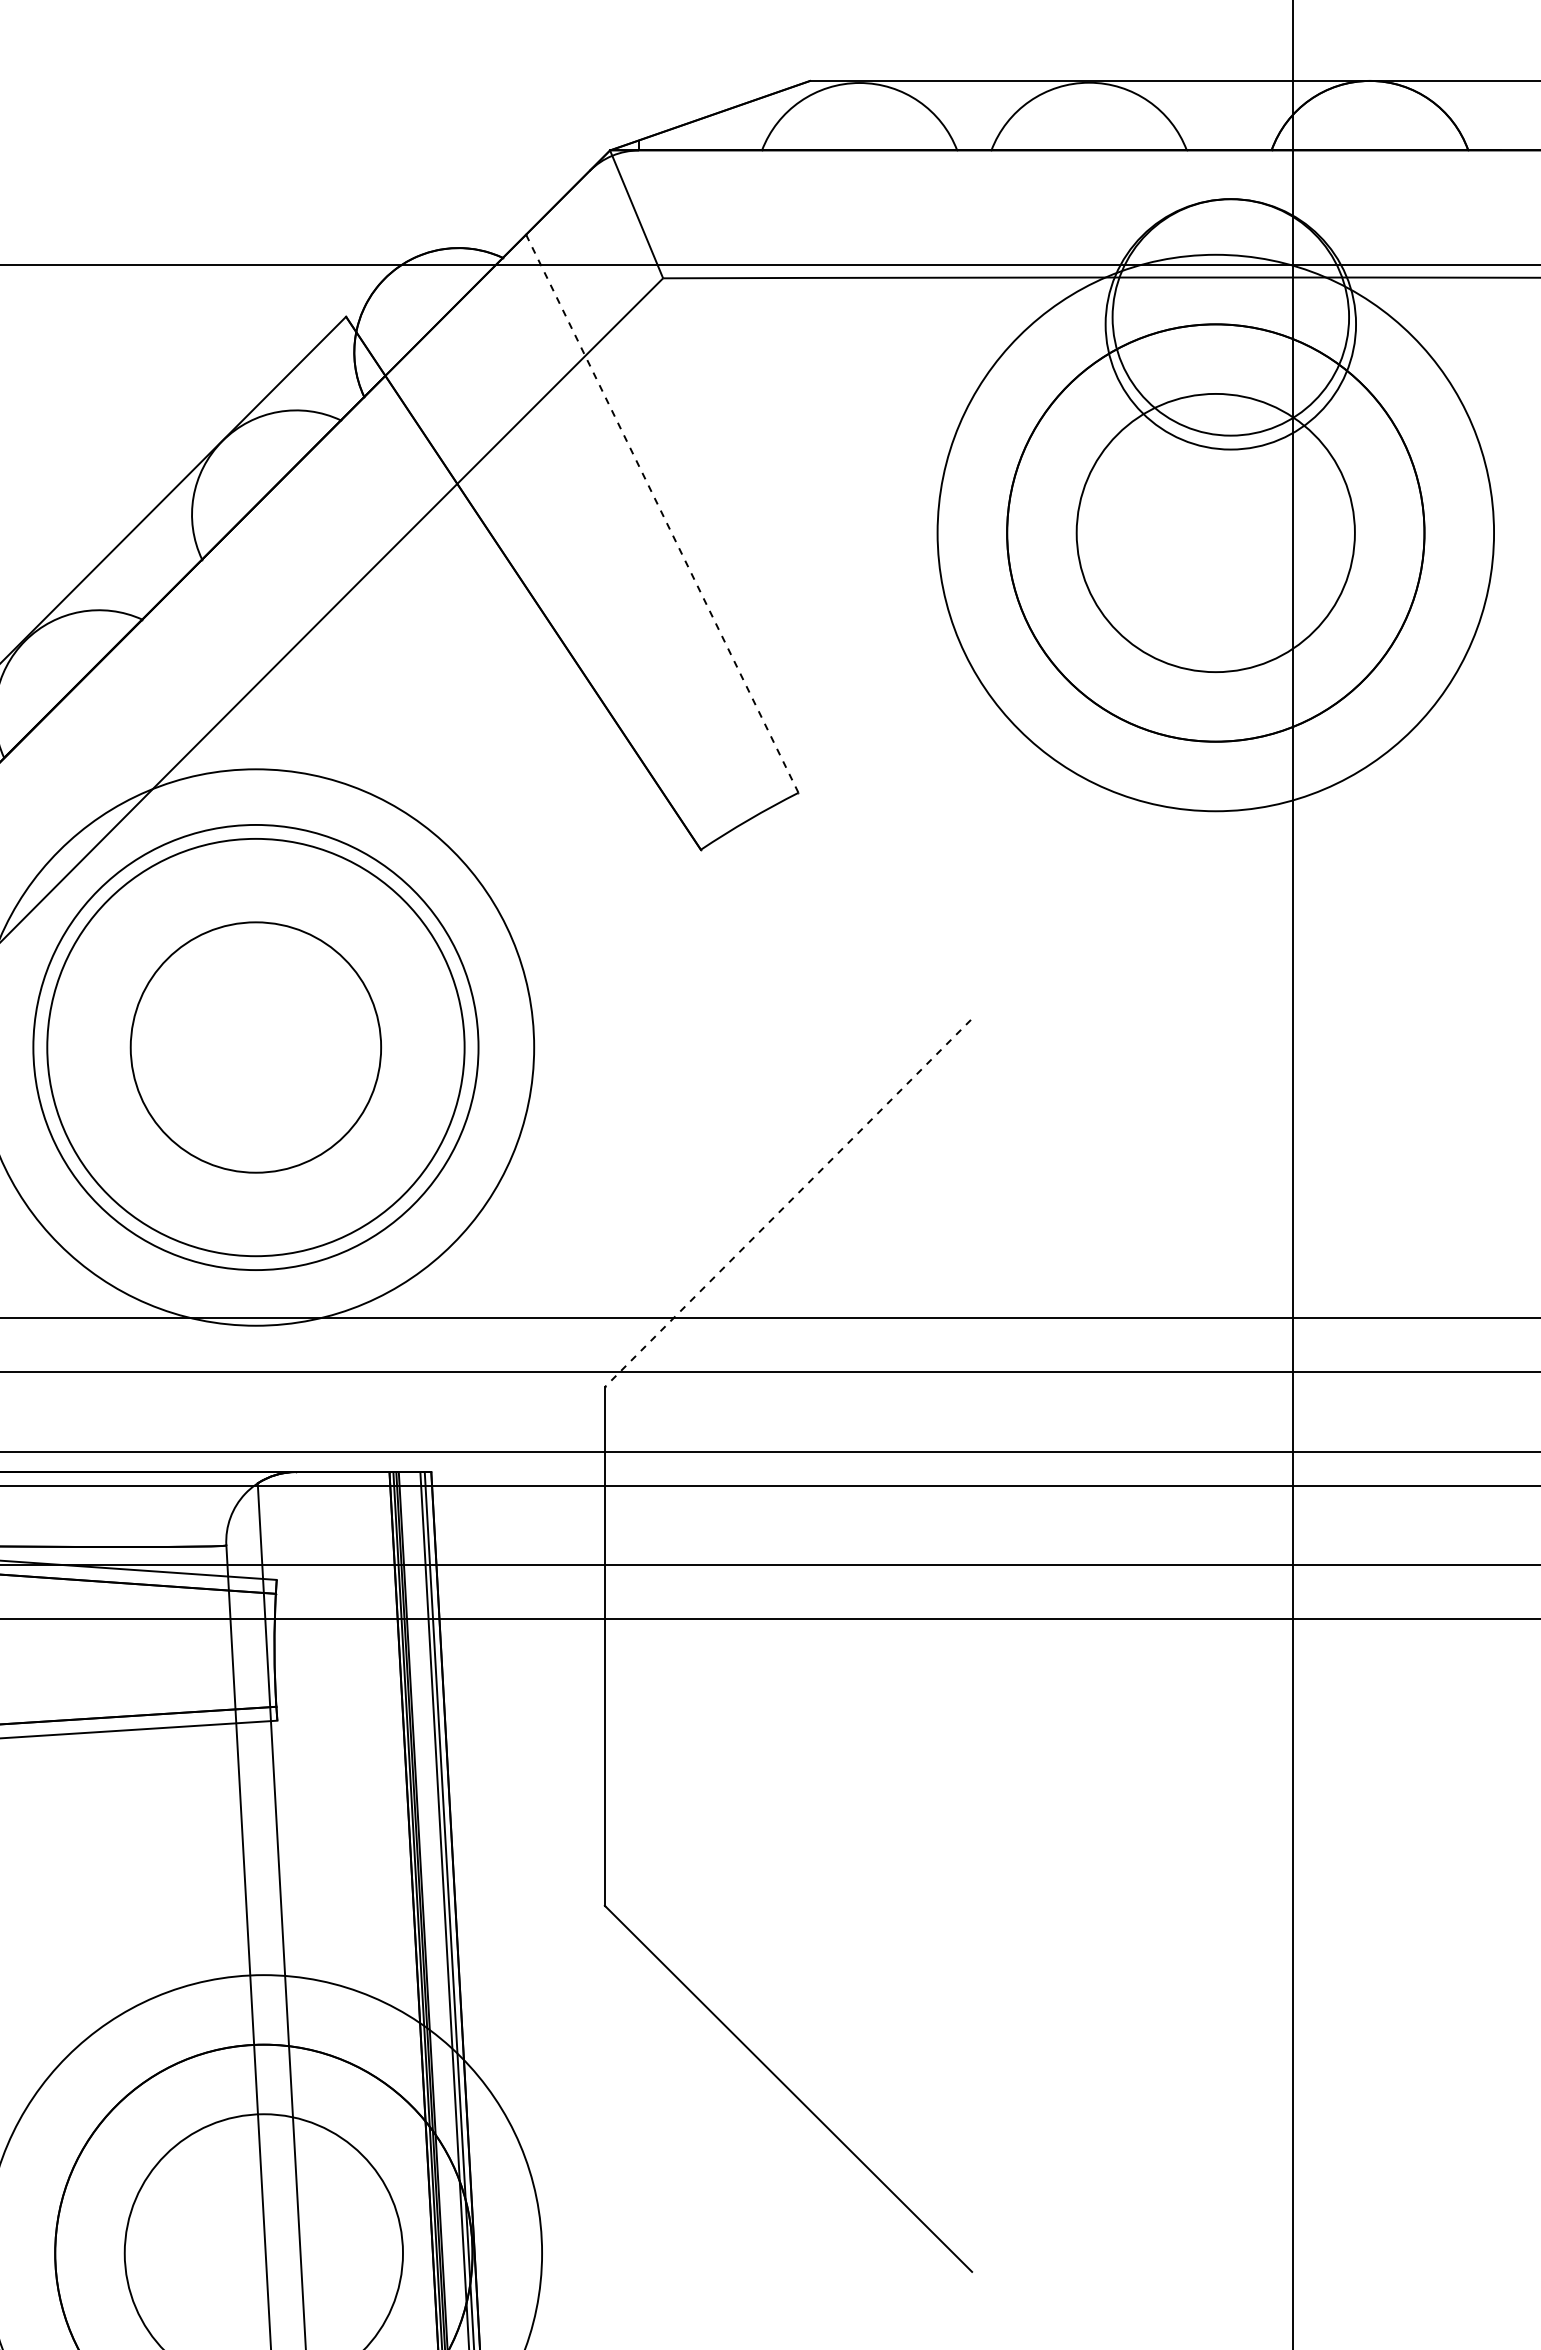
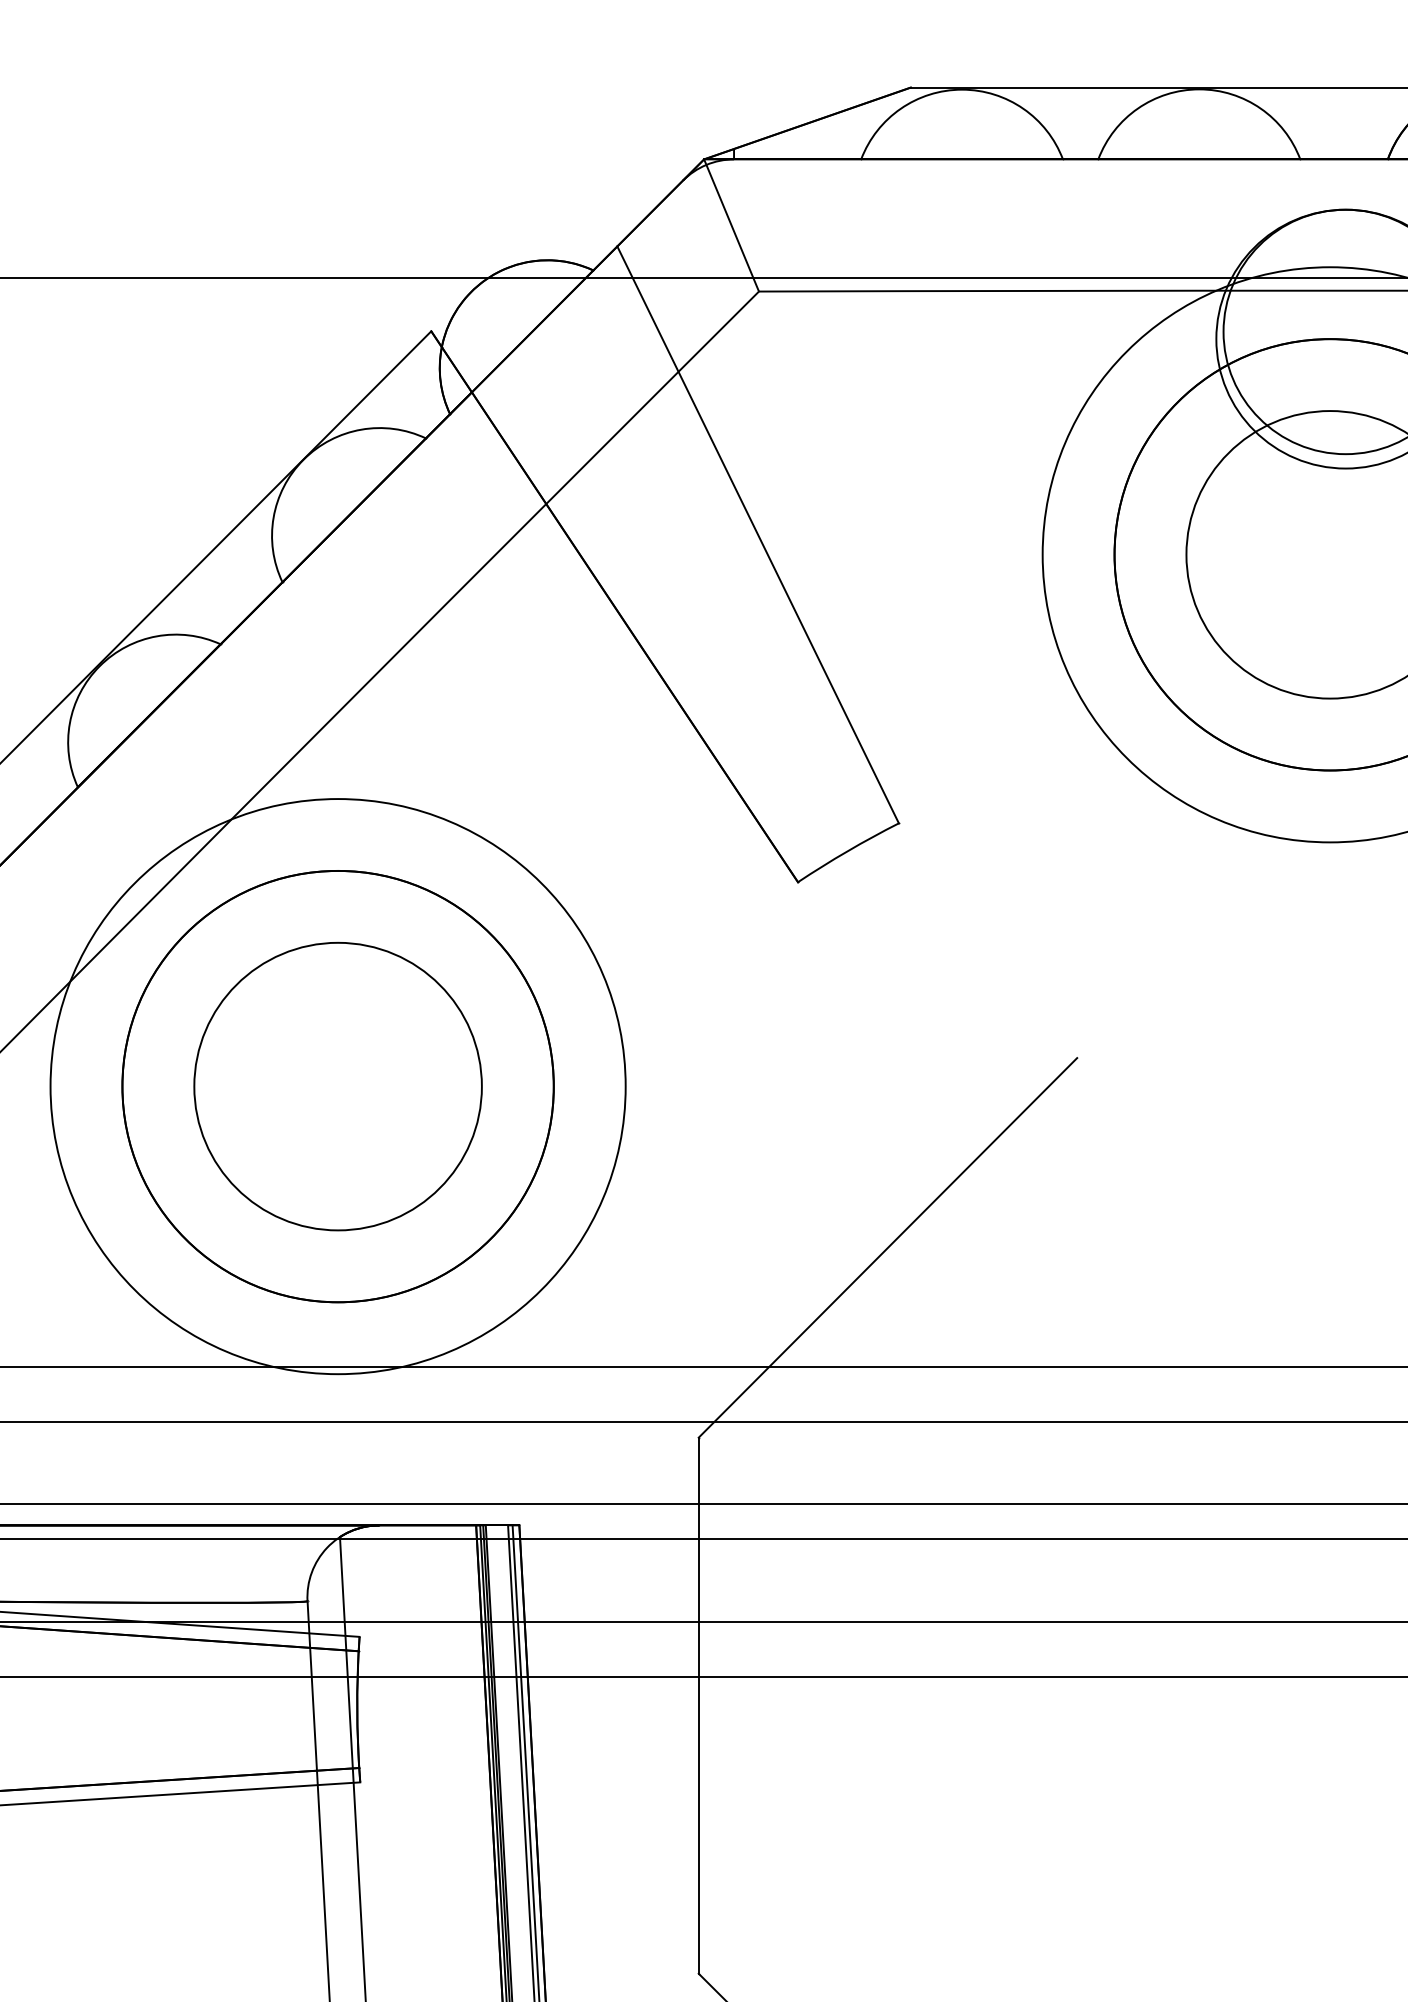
line: (662, 513) -> (758, 534), dashed -> solid
circle: (255, 1047) -> (337, 1086), size x0.62
circle: (255, 1047) -> (337, 1086), size x1.67
line: (787, 1203) -> (887, 1247), dashed -> solid

